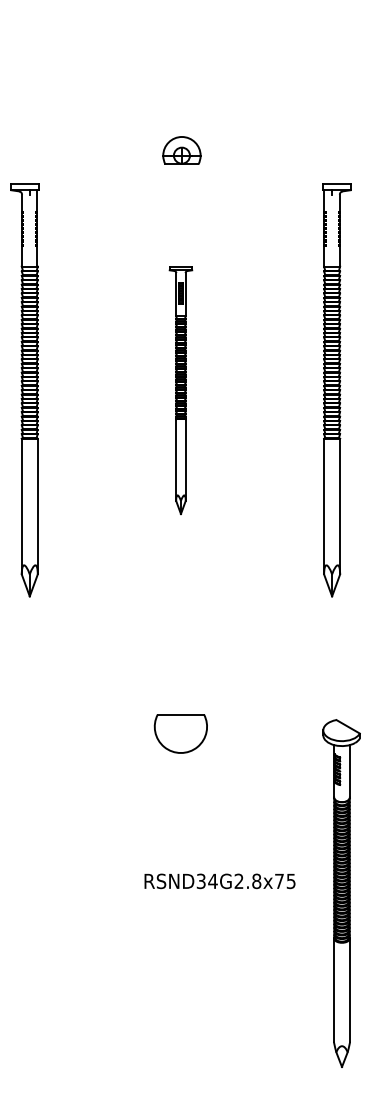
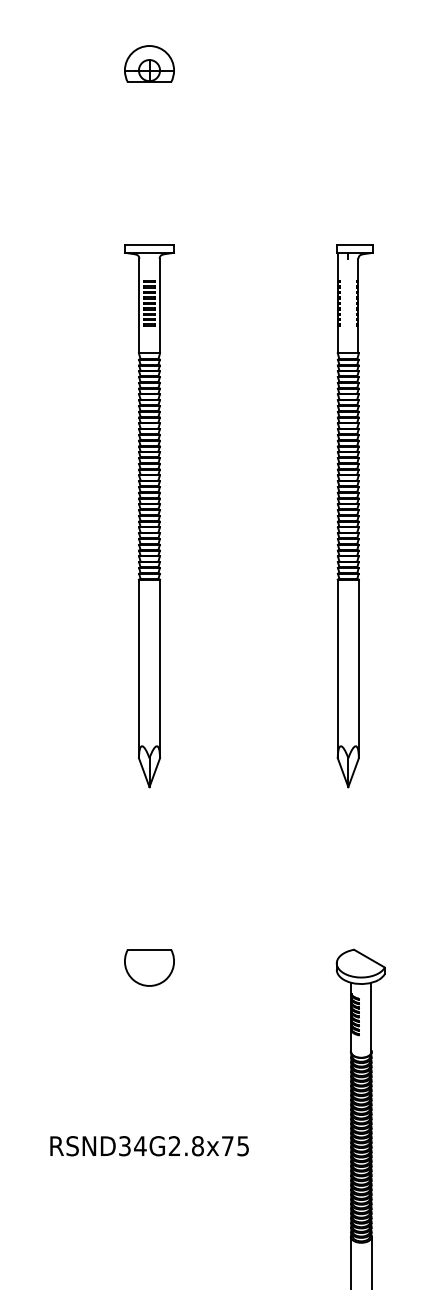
part: (181, 150) -> (148, 63), moved
part: (180, 390) -> (148, 516), size x1.67
part: (180, 733) -> (148, 967), size x0.71
text: (219, 881) -> (148, 1146), moved

